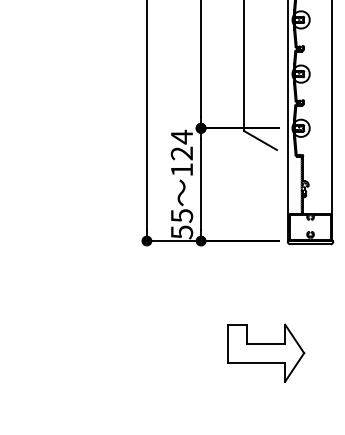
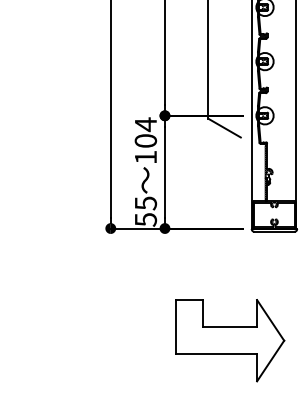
text: (182, 153) -> (146, 140), 124 -> 104
part: (266, 352) -> (230, 339), size x1.43

